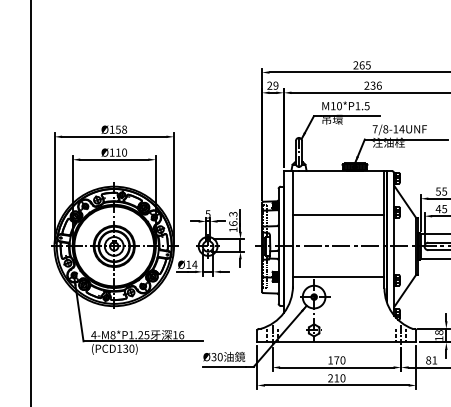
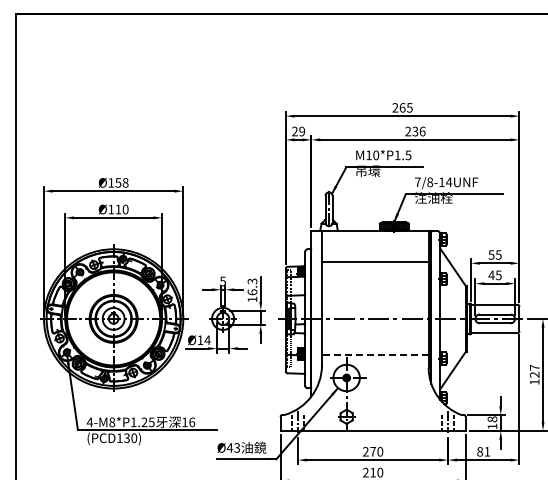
line: (338, 215) -> (374, 262), moved
line: (338, 276) -> (374, 354), solid -> dashed
text: (217, 356) -> (233, 447), Ø30 -> Ø43
text: (330, 360) -> (365, 451), 170 -> 270

